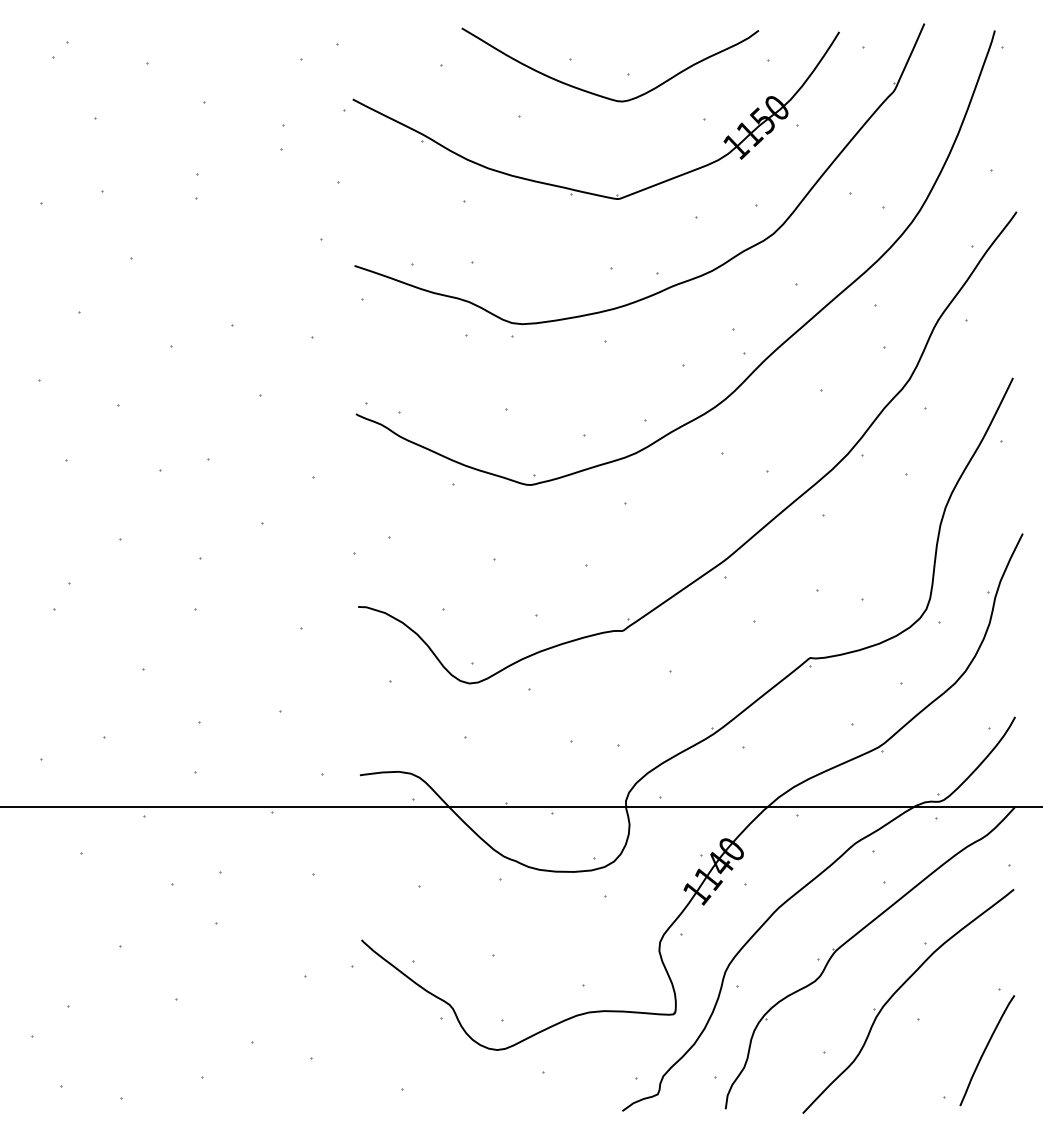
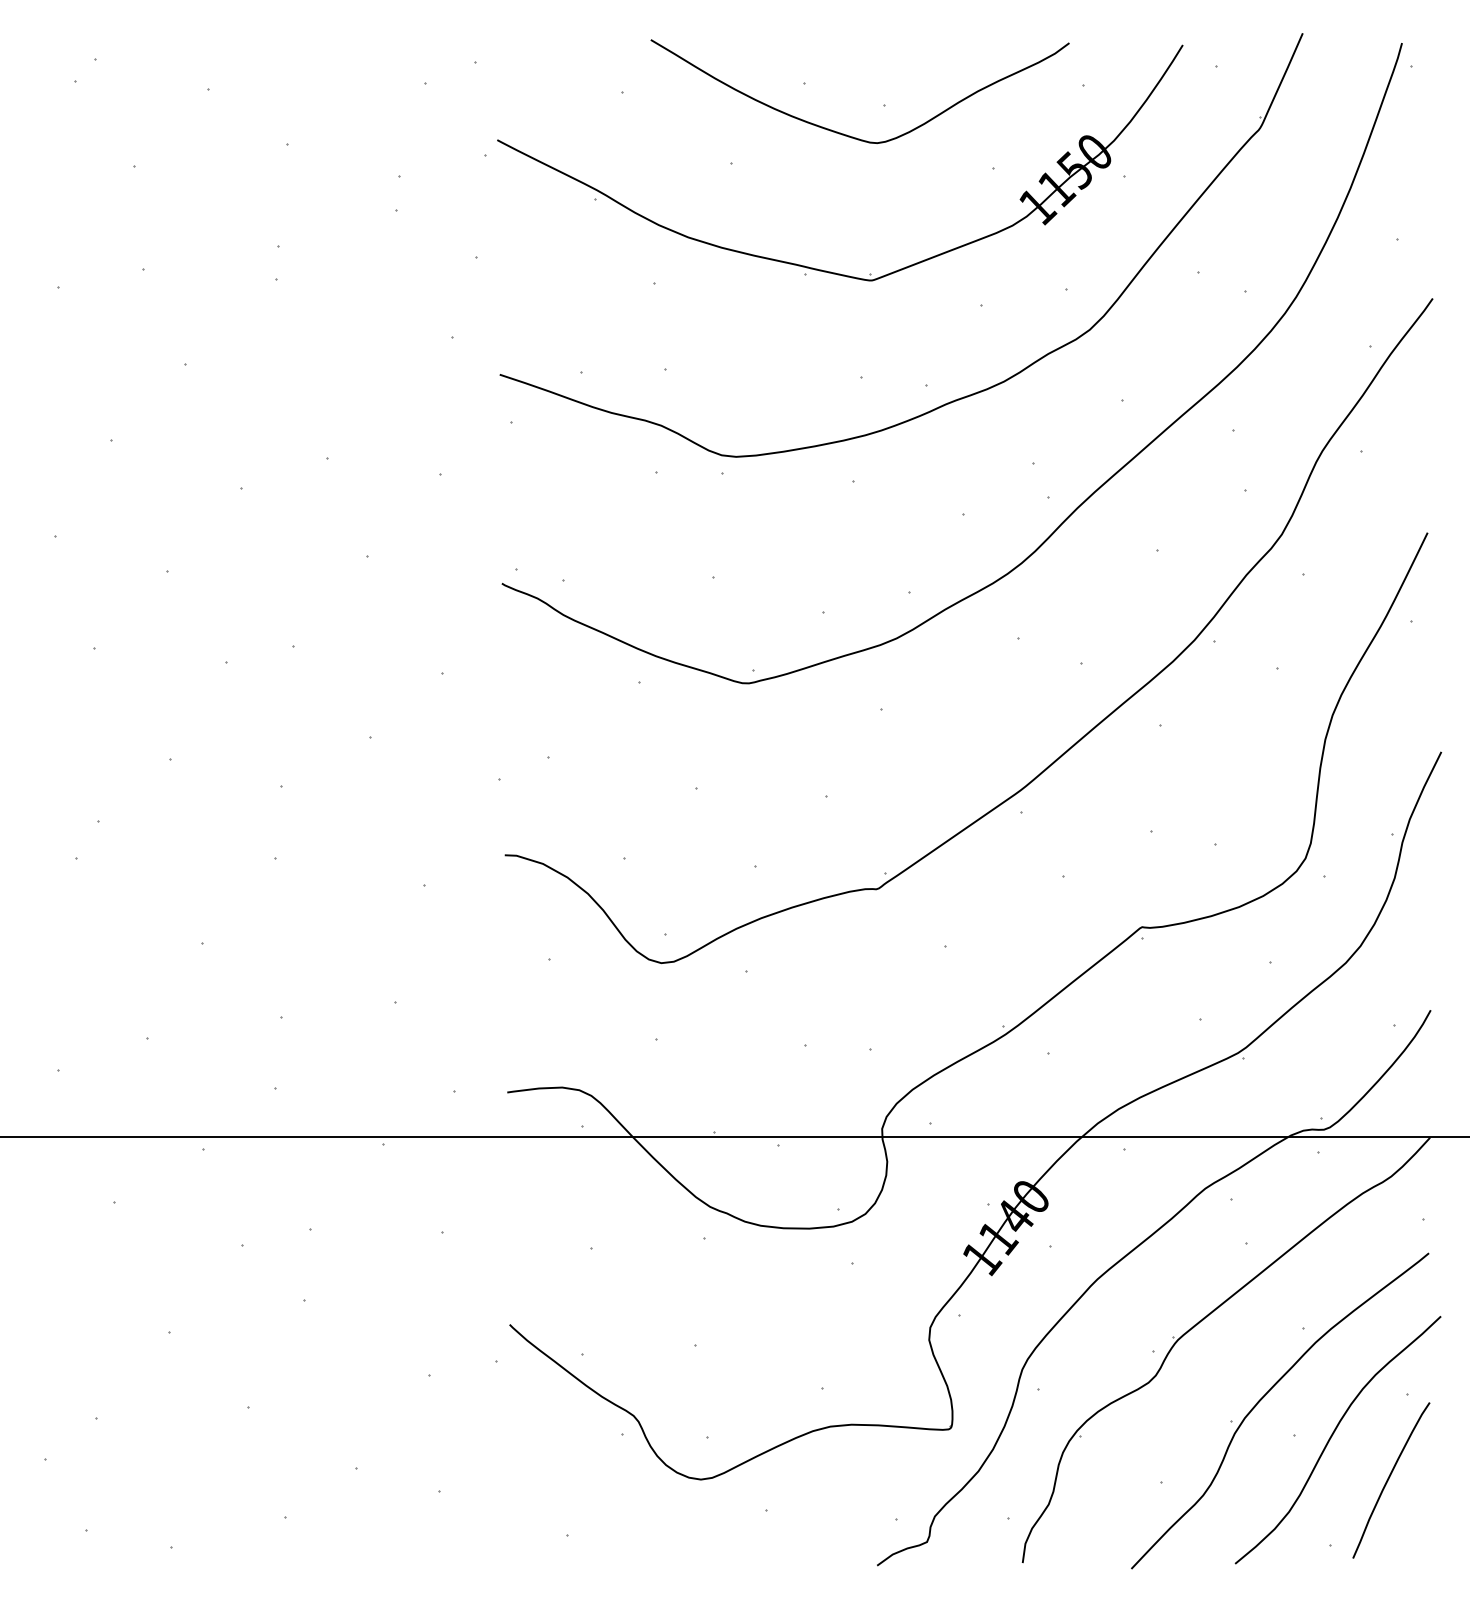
curve: (945, 1020) -> (1332, 1437), added

